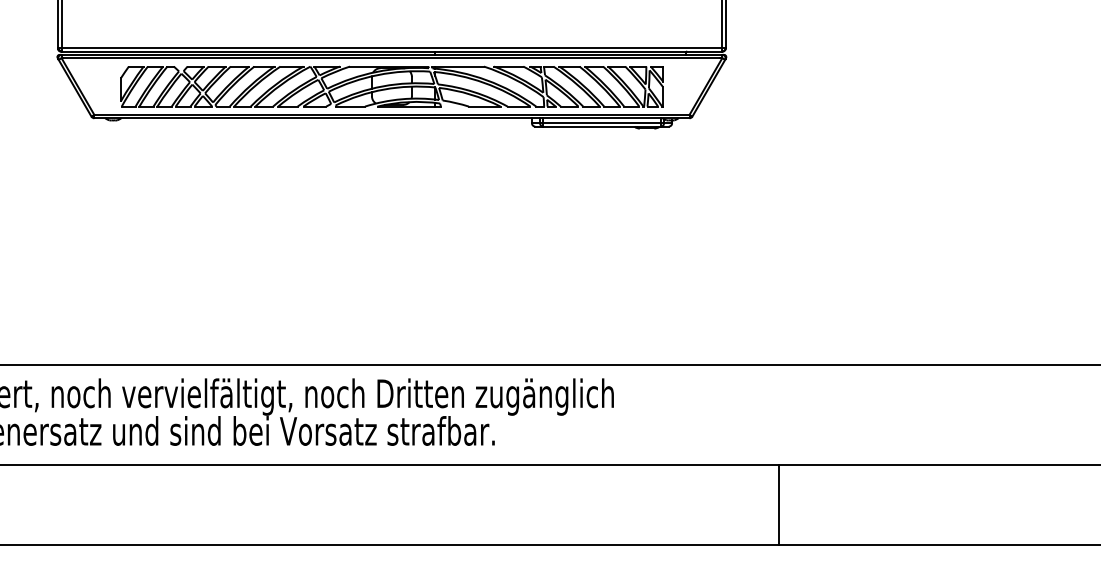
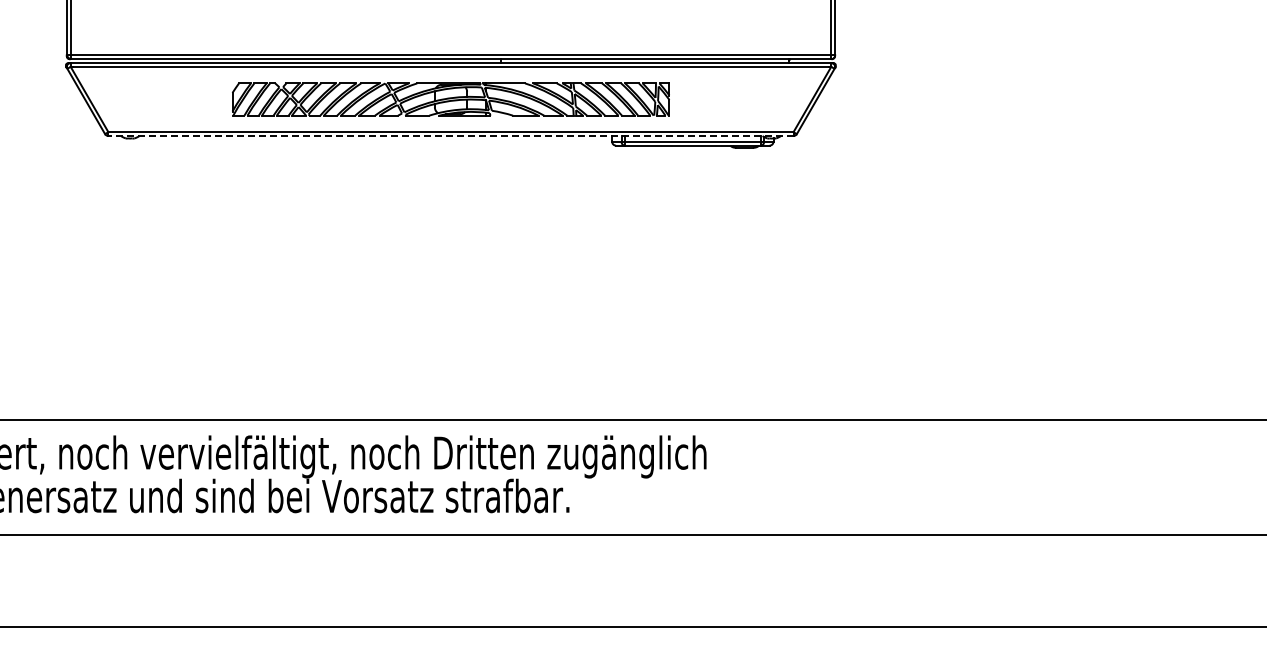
part: (391, 86) -> (450, 99), size x0.7
line: (391, 118) -> (450, 136), solid -> dashed
line: (778, 505) -> (896, 581), removed

